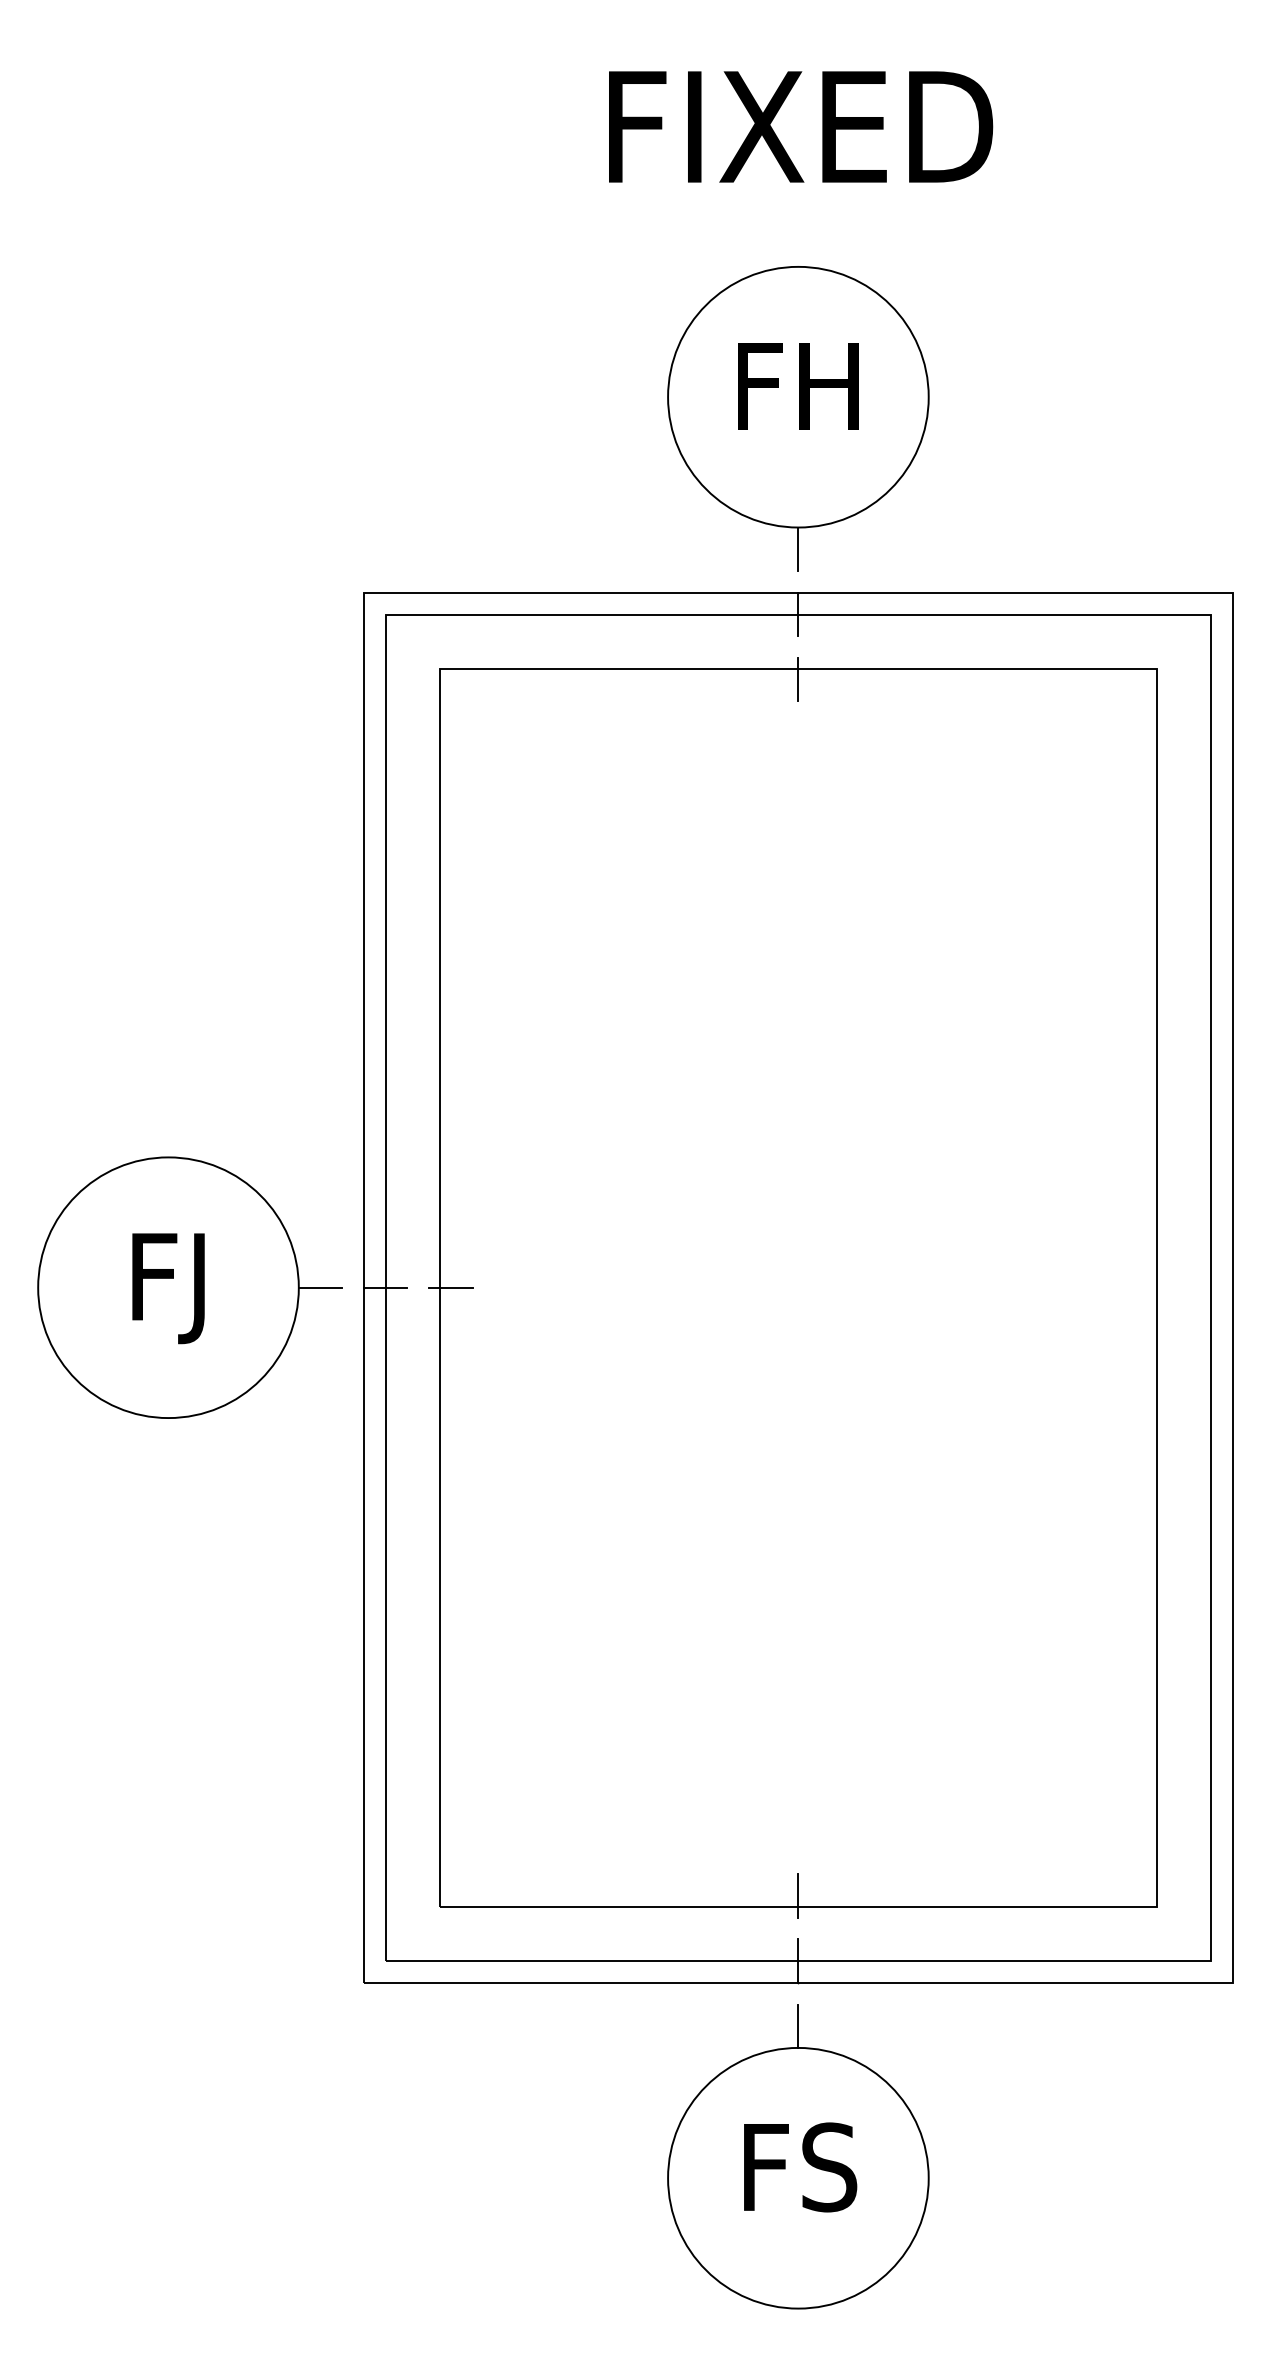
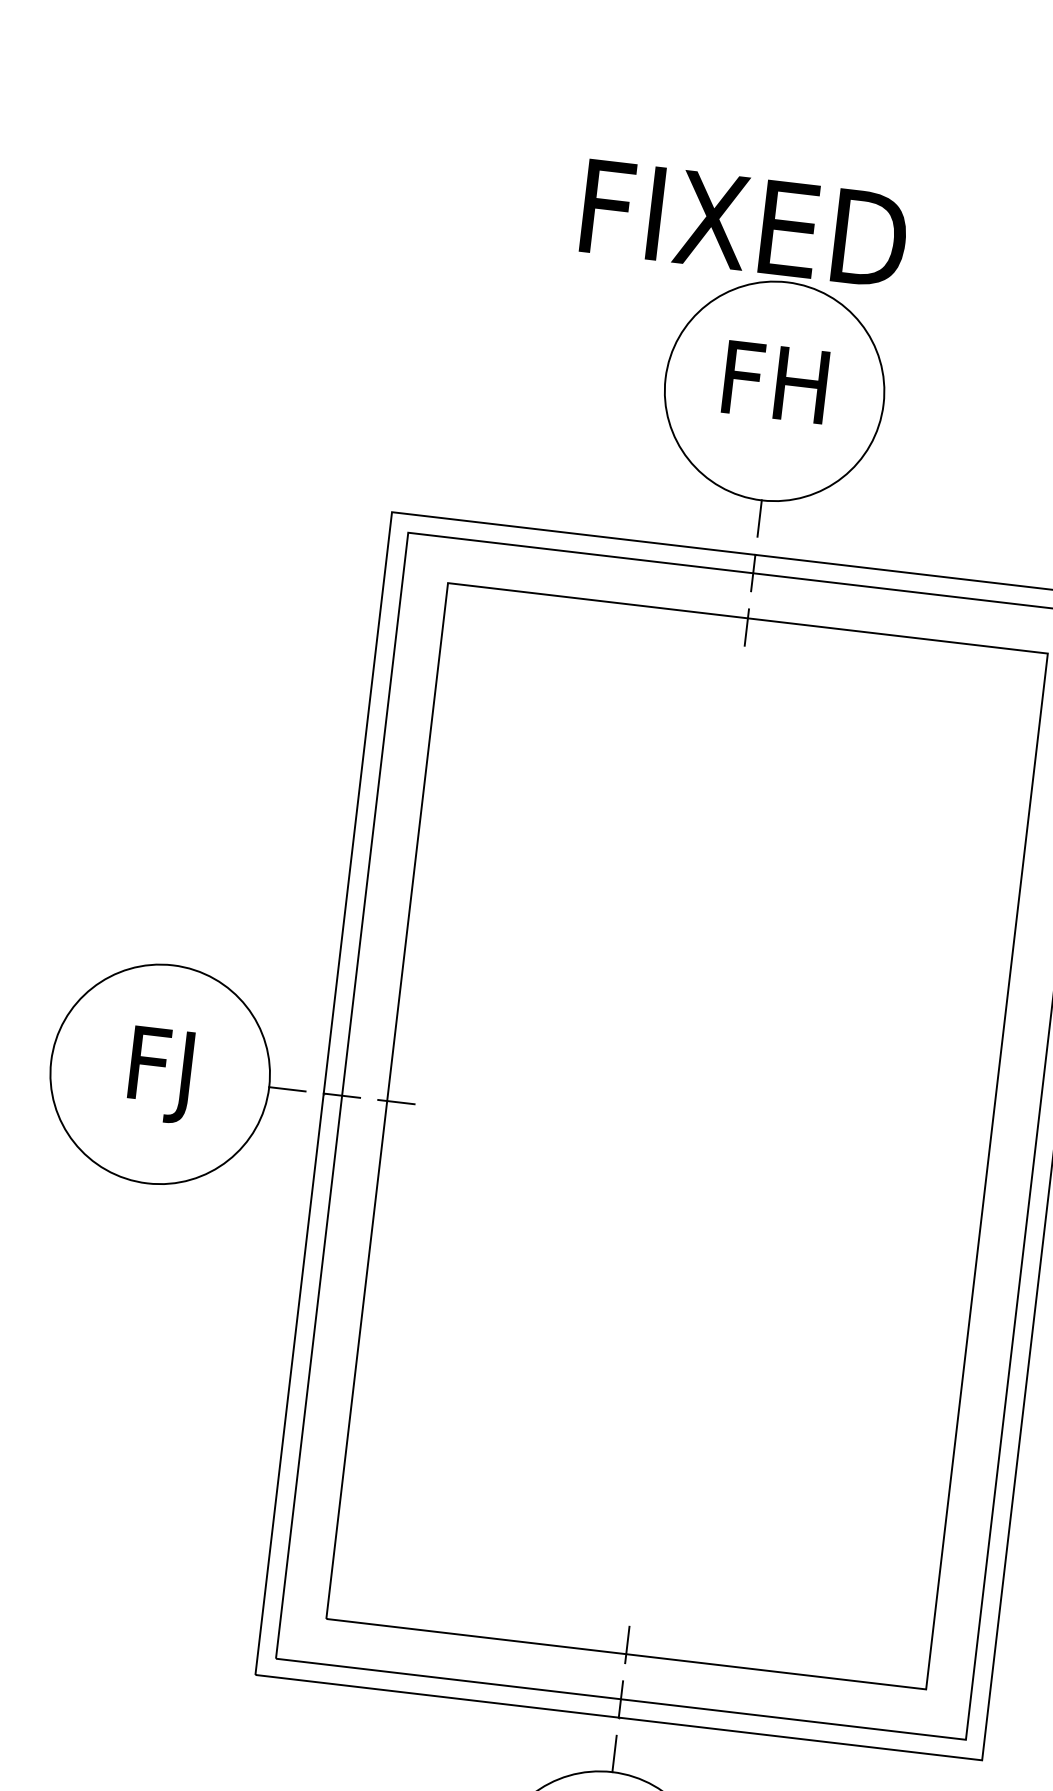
text: (801, 126) -> (745, 223), moved

